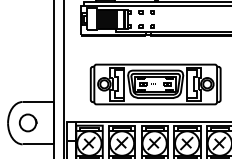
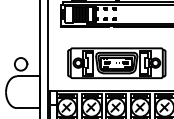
part: (27, 122) -> (20, 64), moved

